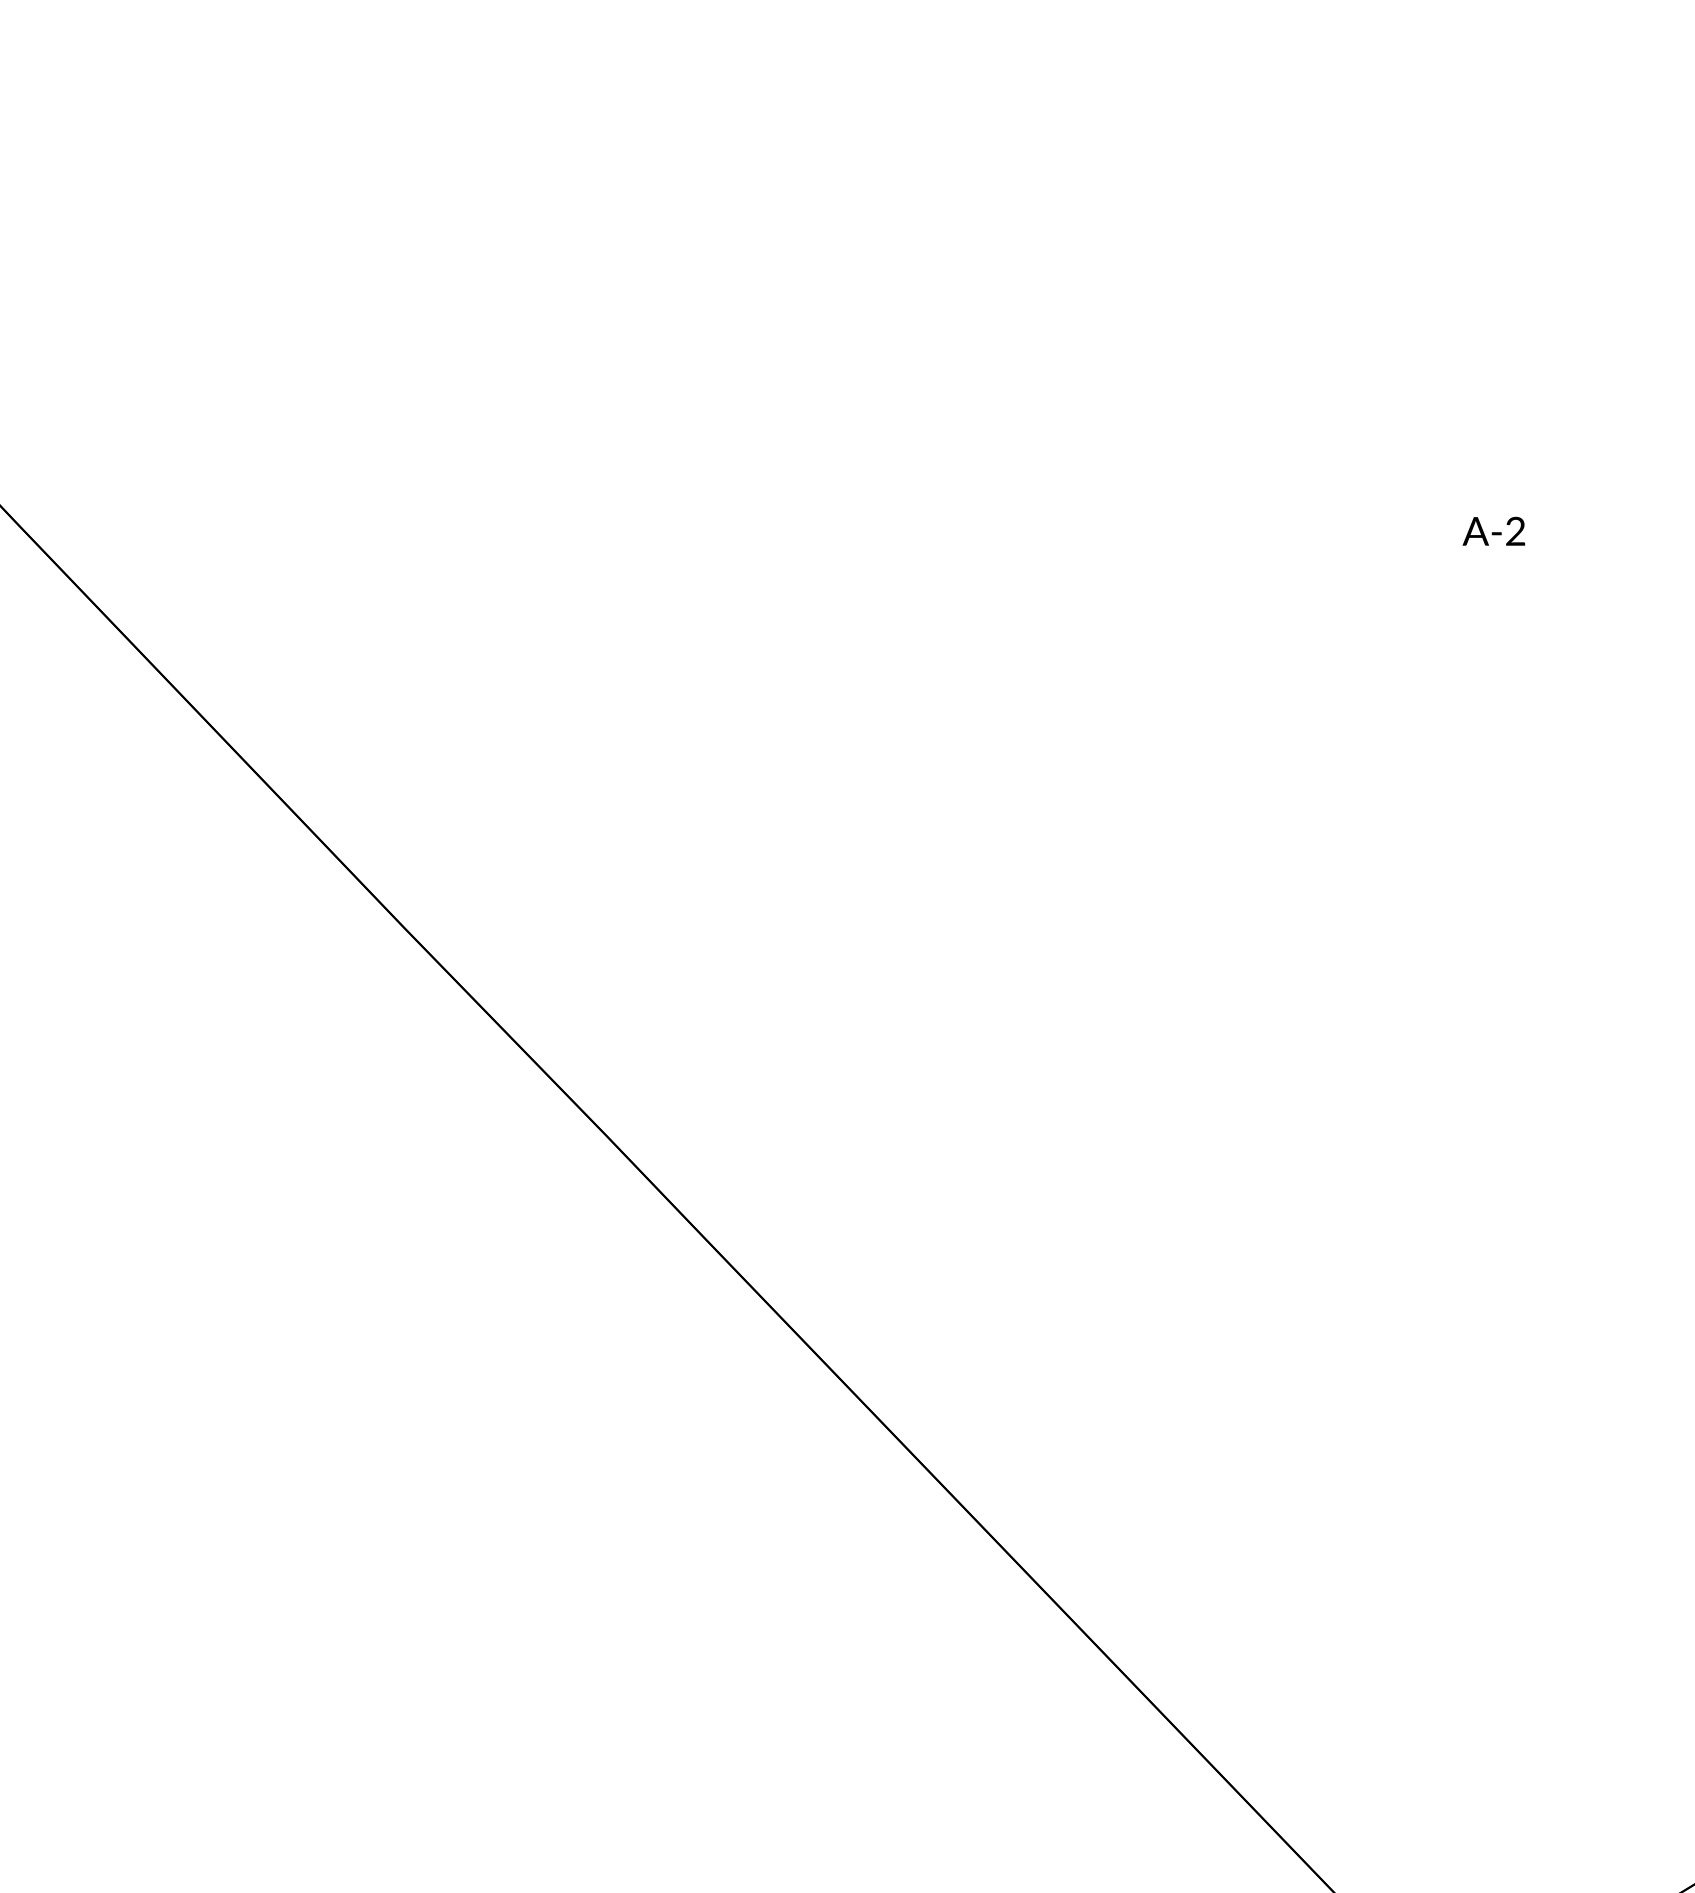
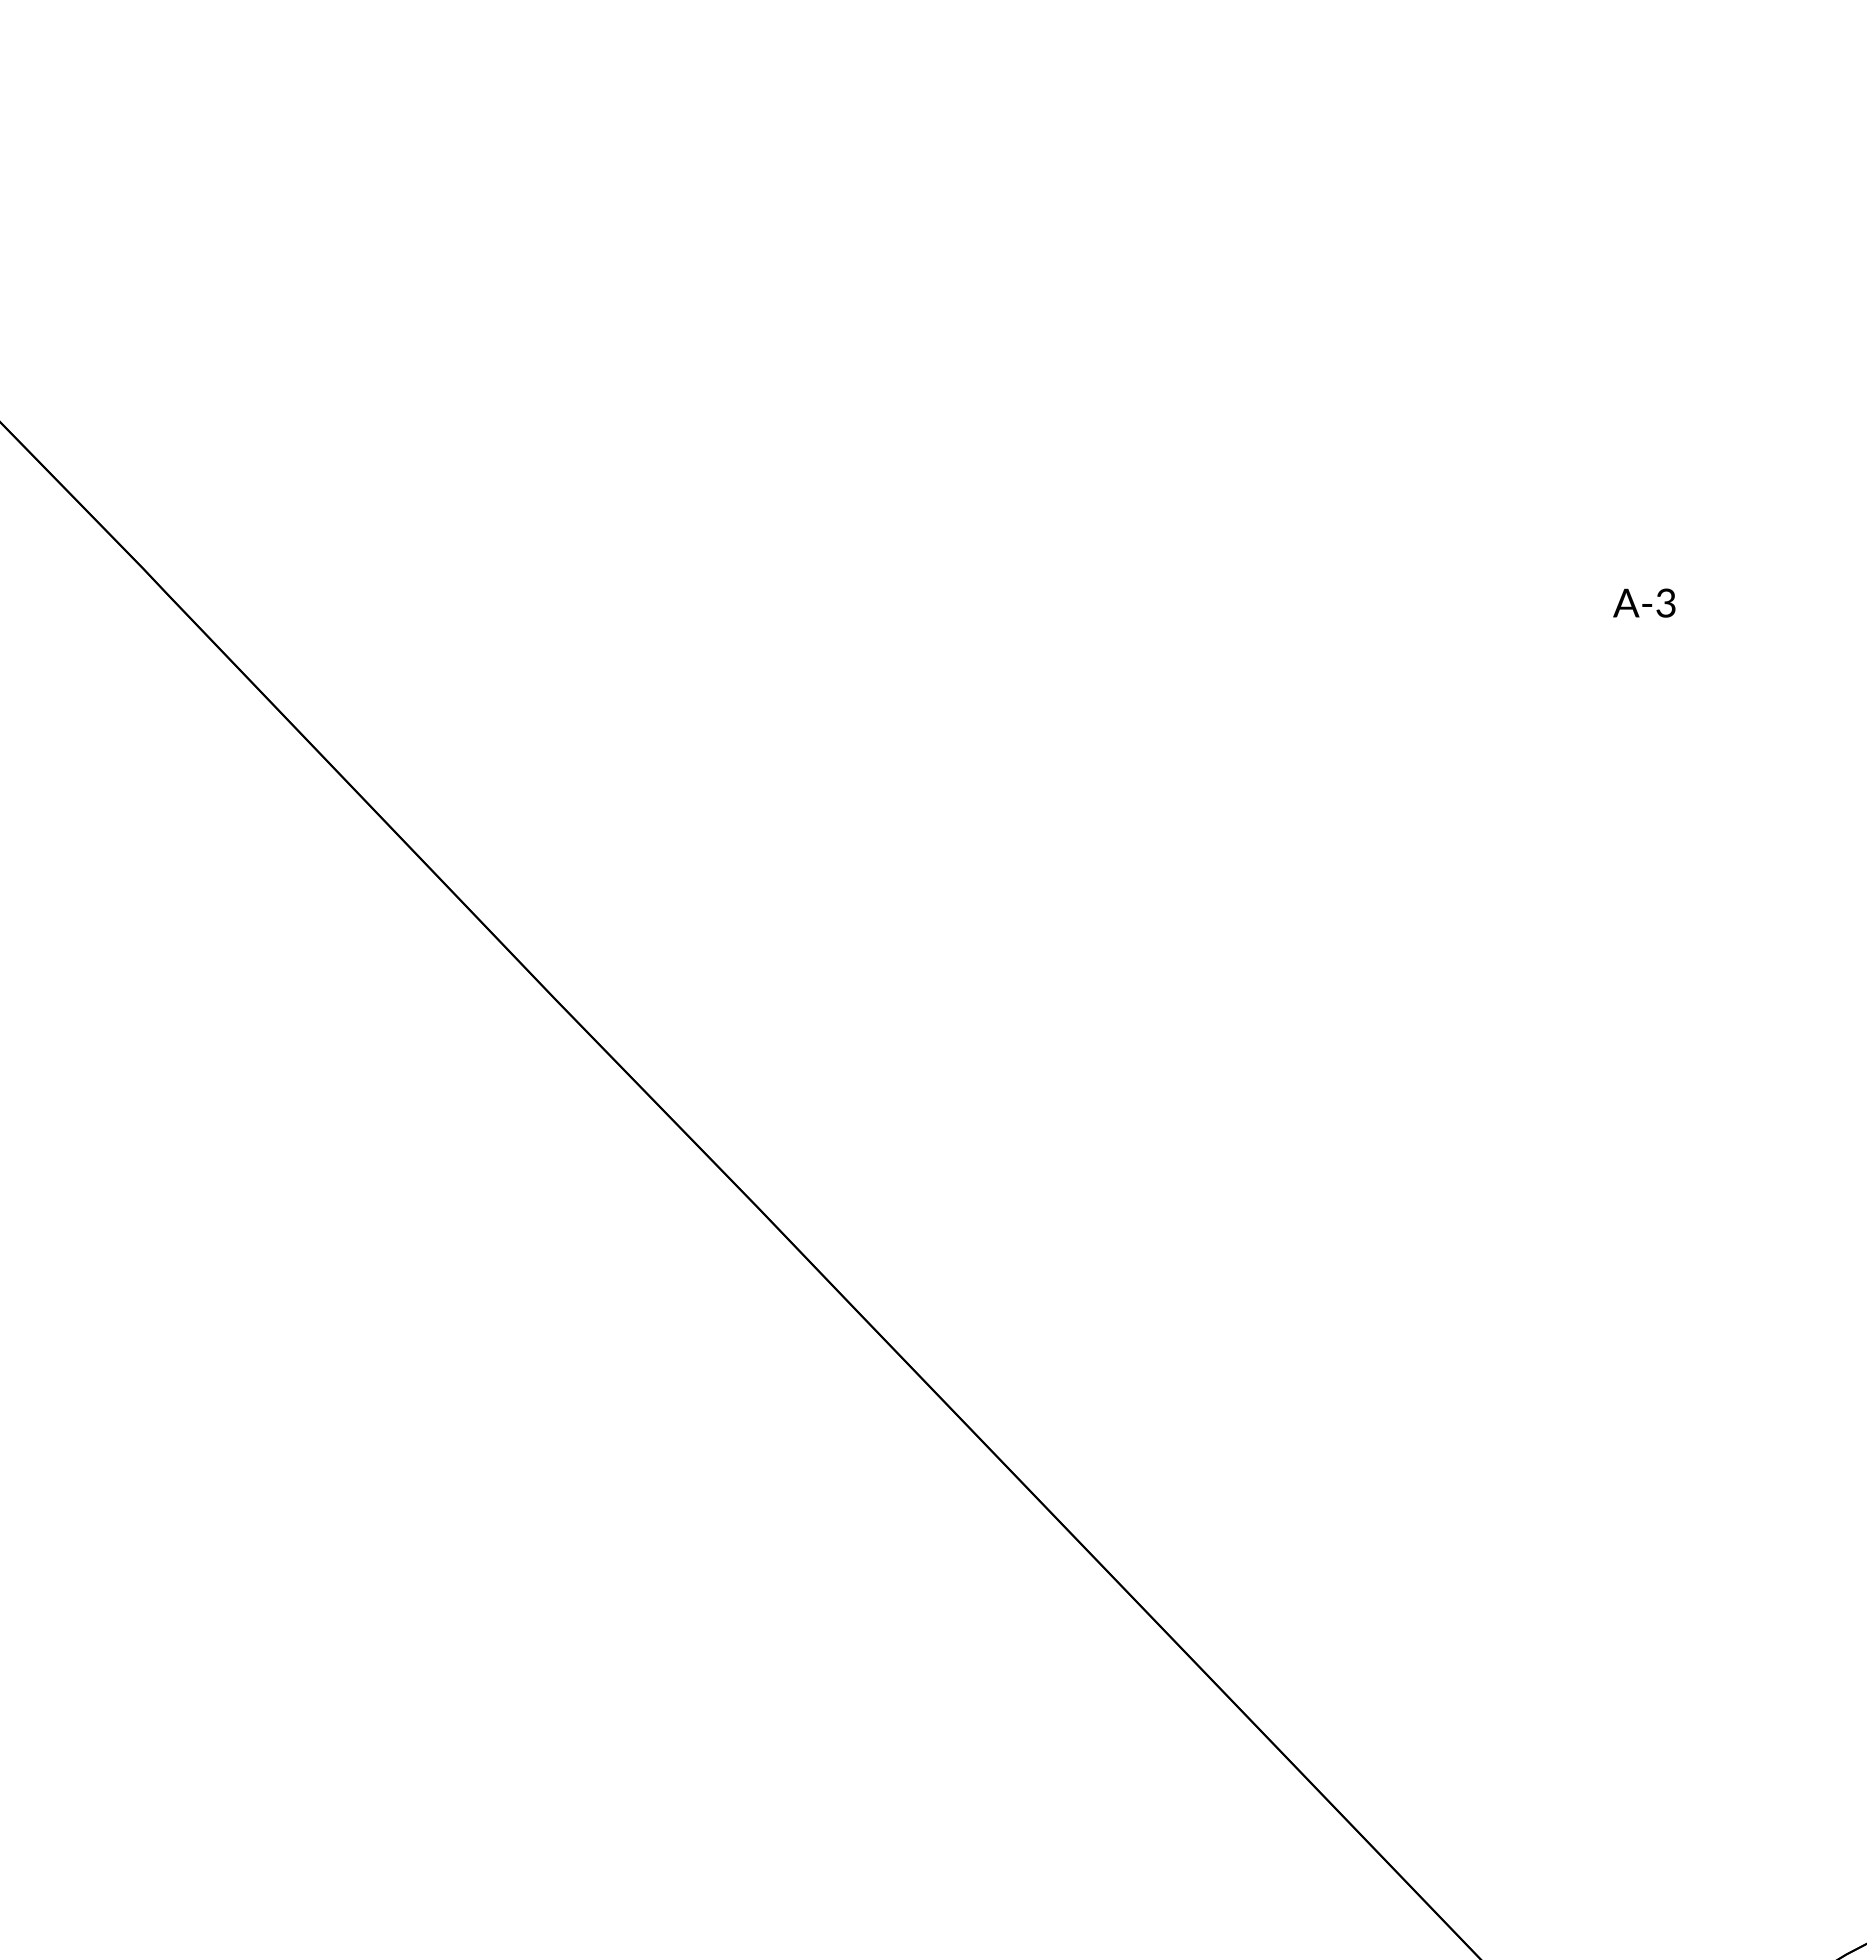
text: (1515, 531) -> (1665, 603), A-2 -> A-3

